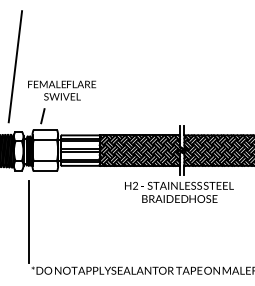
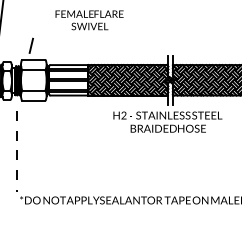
text: (62, 90) -> (89, 20), moved
line: (28, 221) -> (16, 151), solid -> dashed

